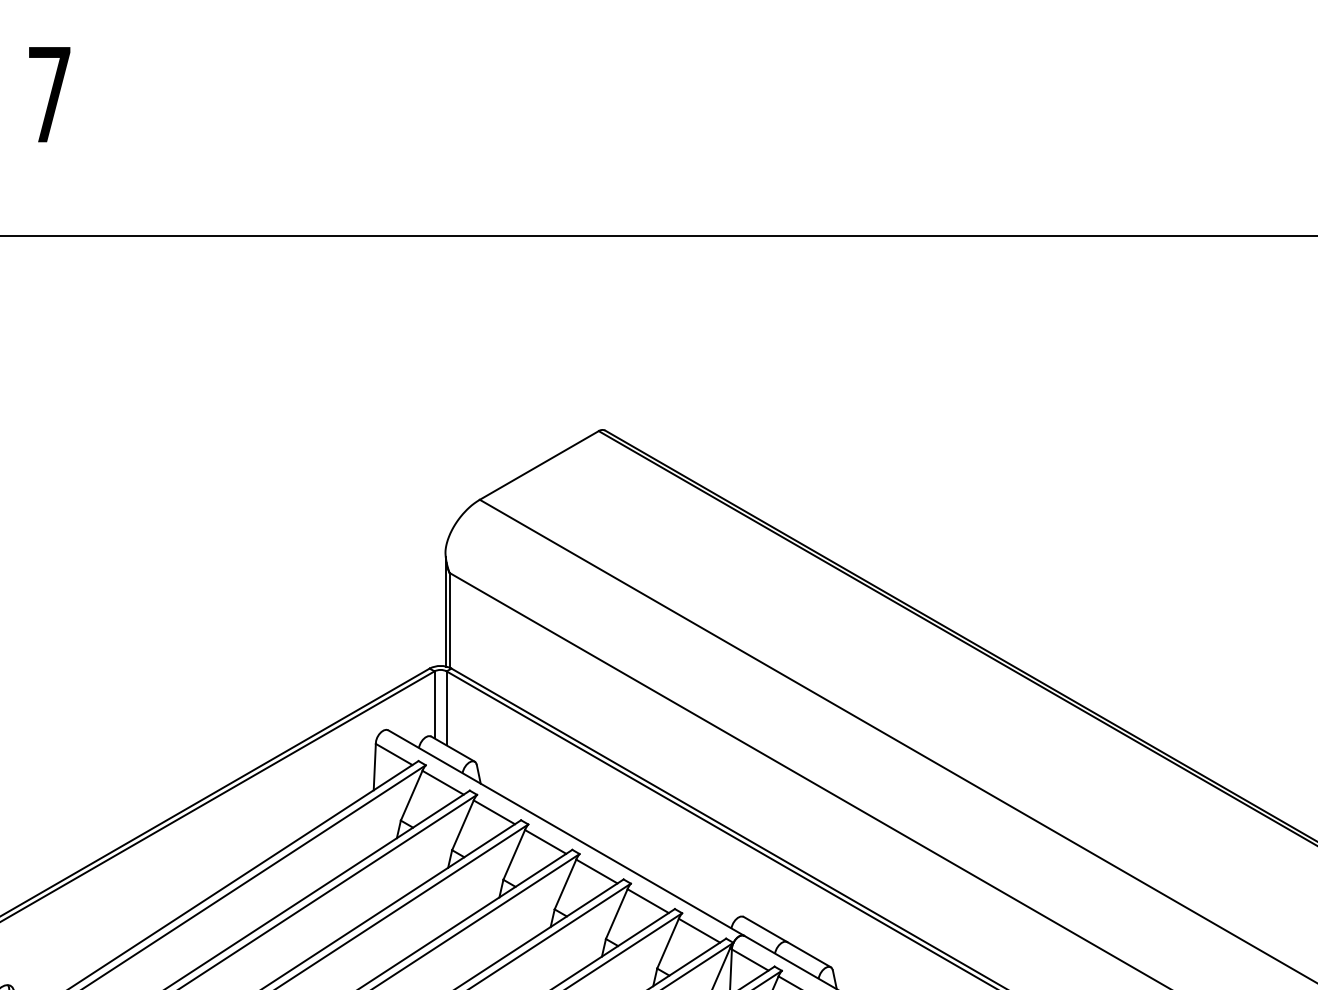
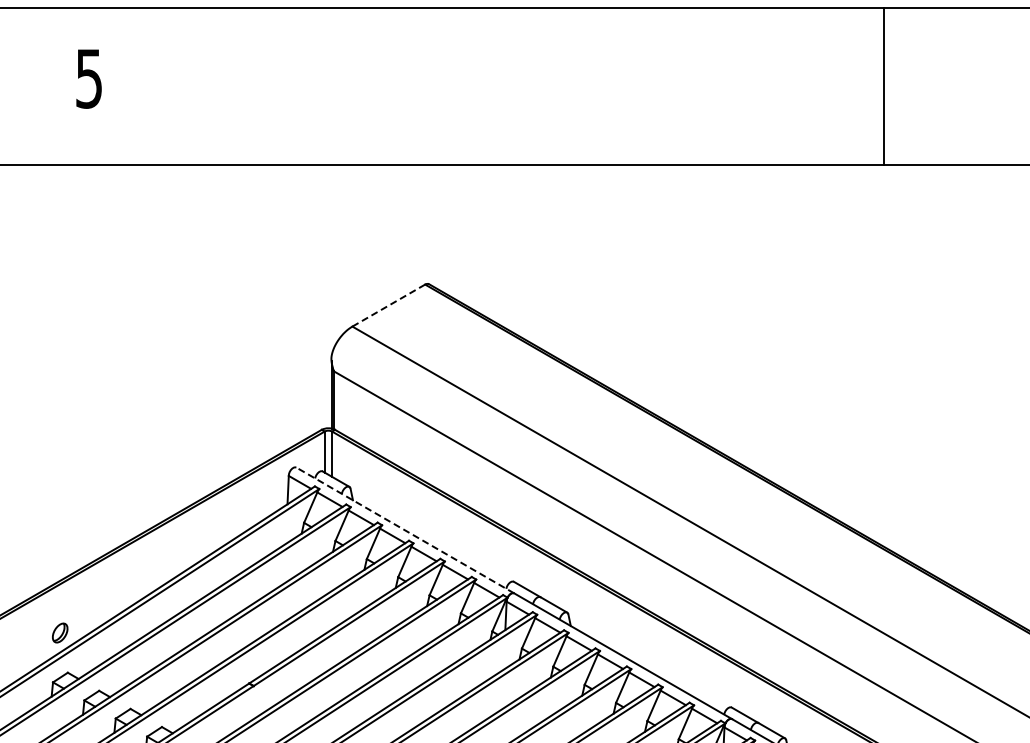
text: (48, 94) -> (88, 78), 7 -> 5
line: (540, 465) -> (389, 305), solid -> dashed
line: (566, 833) -> (405, 530), solid -> dashed

